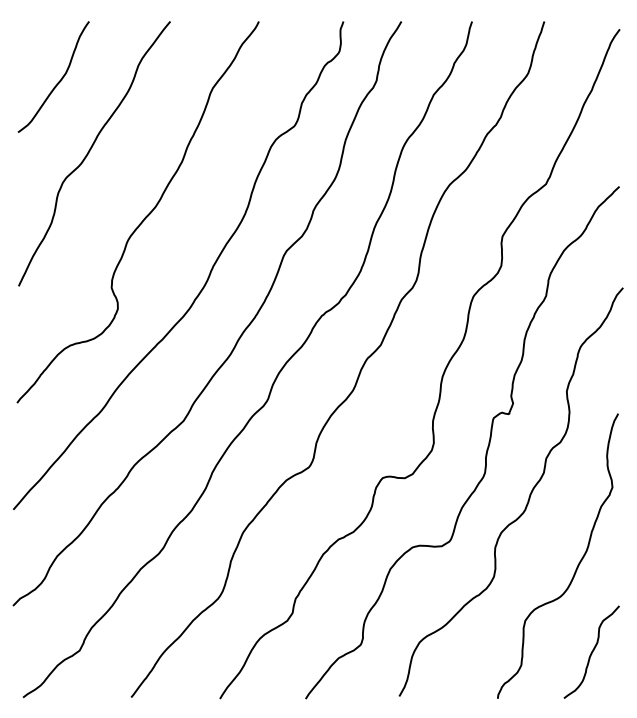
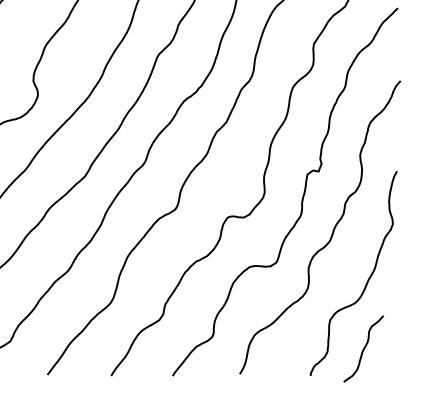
curve: (591, 651) -> (363, 348), moved

